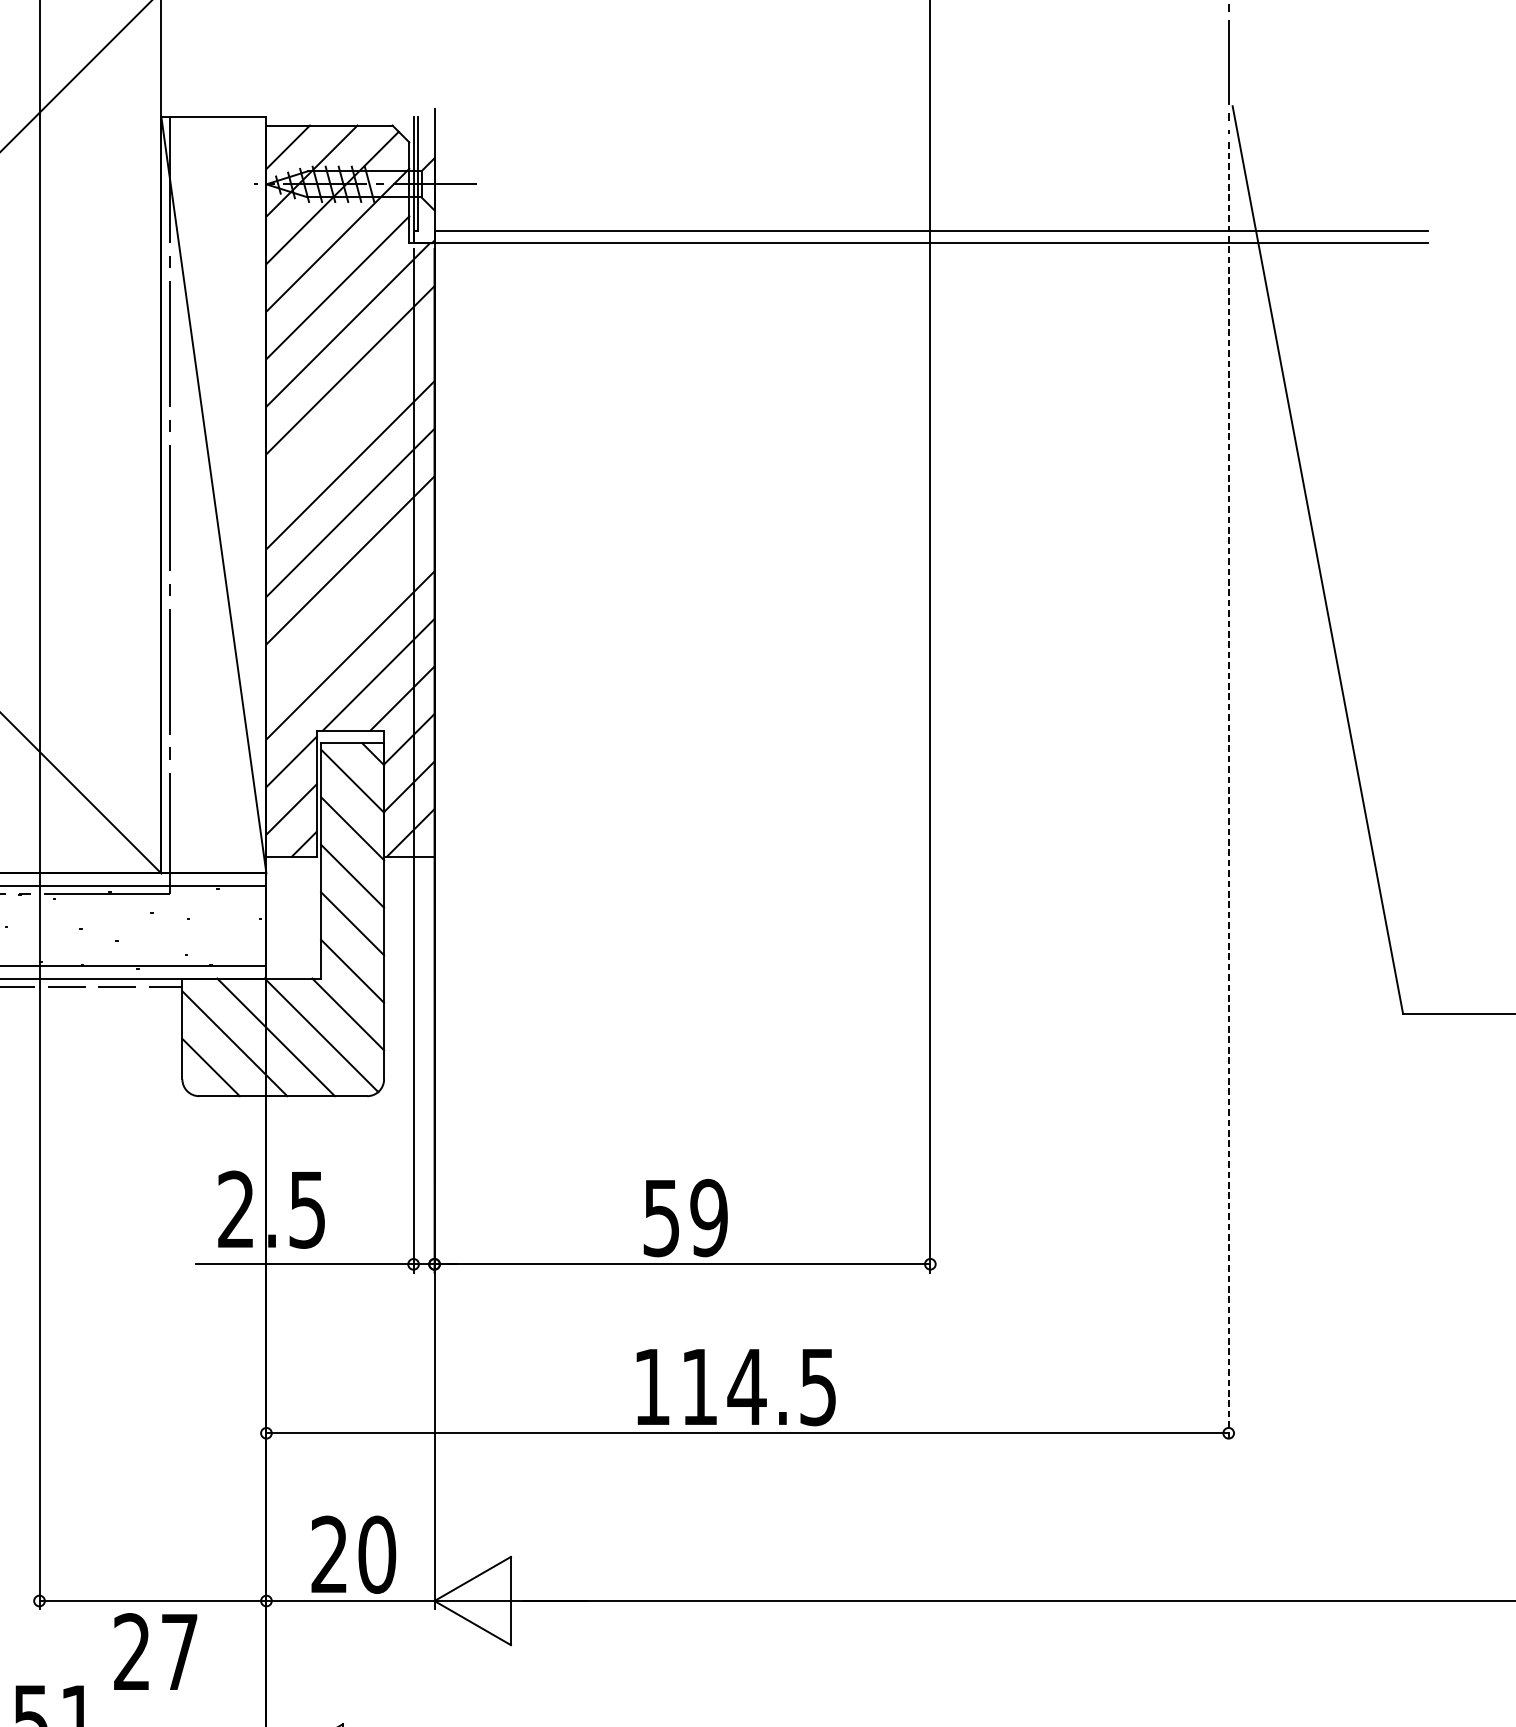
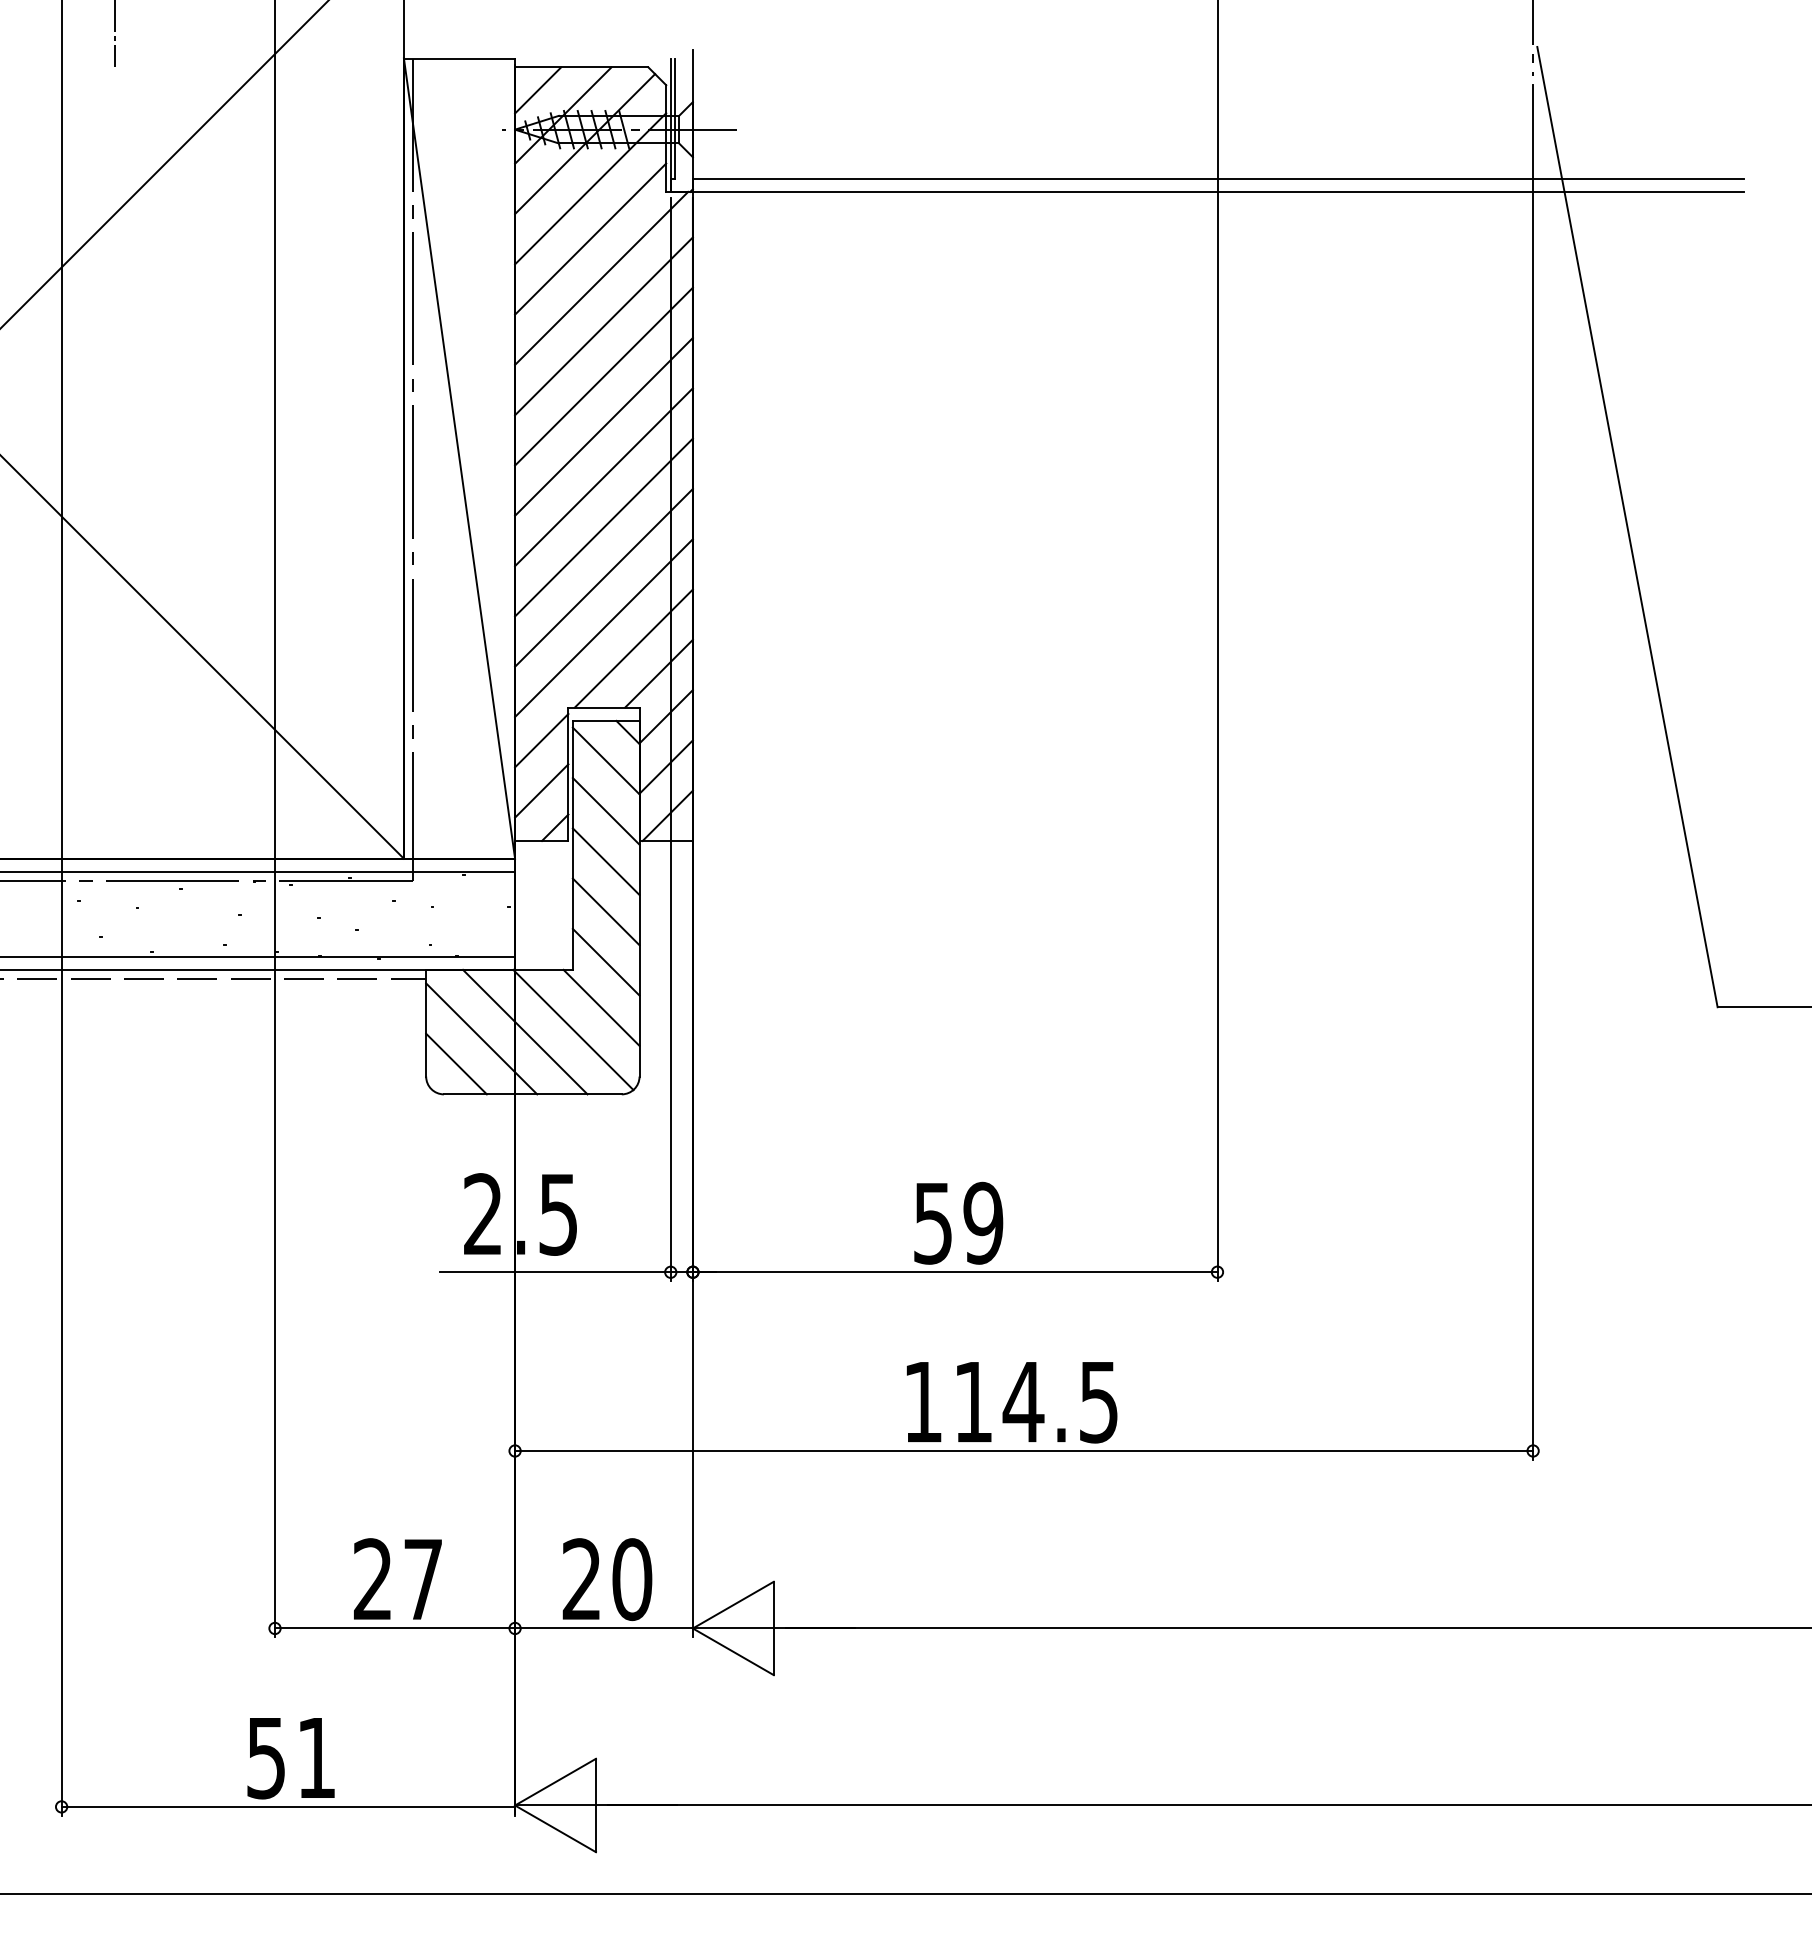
line: (350, 417) -> (603, 376), added
line: (350, 607) -> (603, 577), added
line: (1229, 792) -> (1533, 773), dashed -> solid
text: (155, 1651) -> (397, 1578), moved

